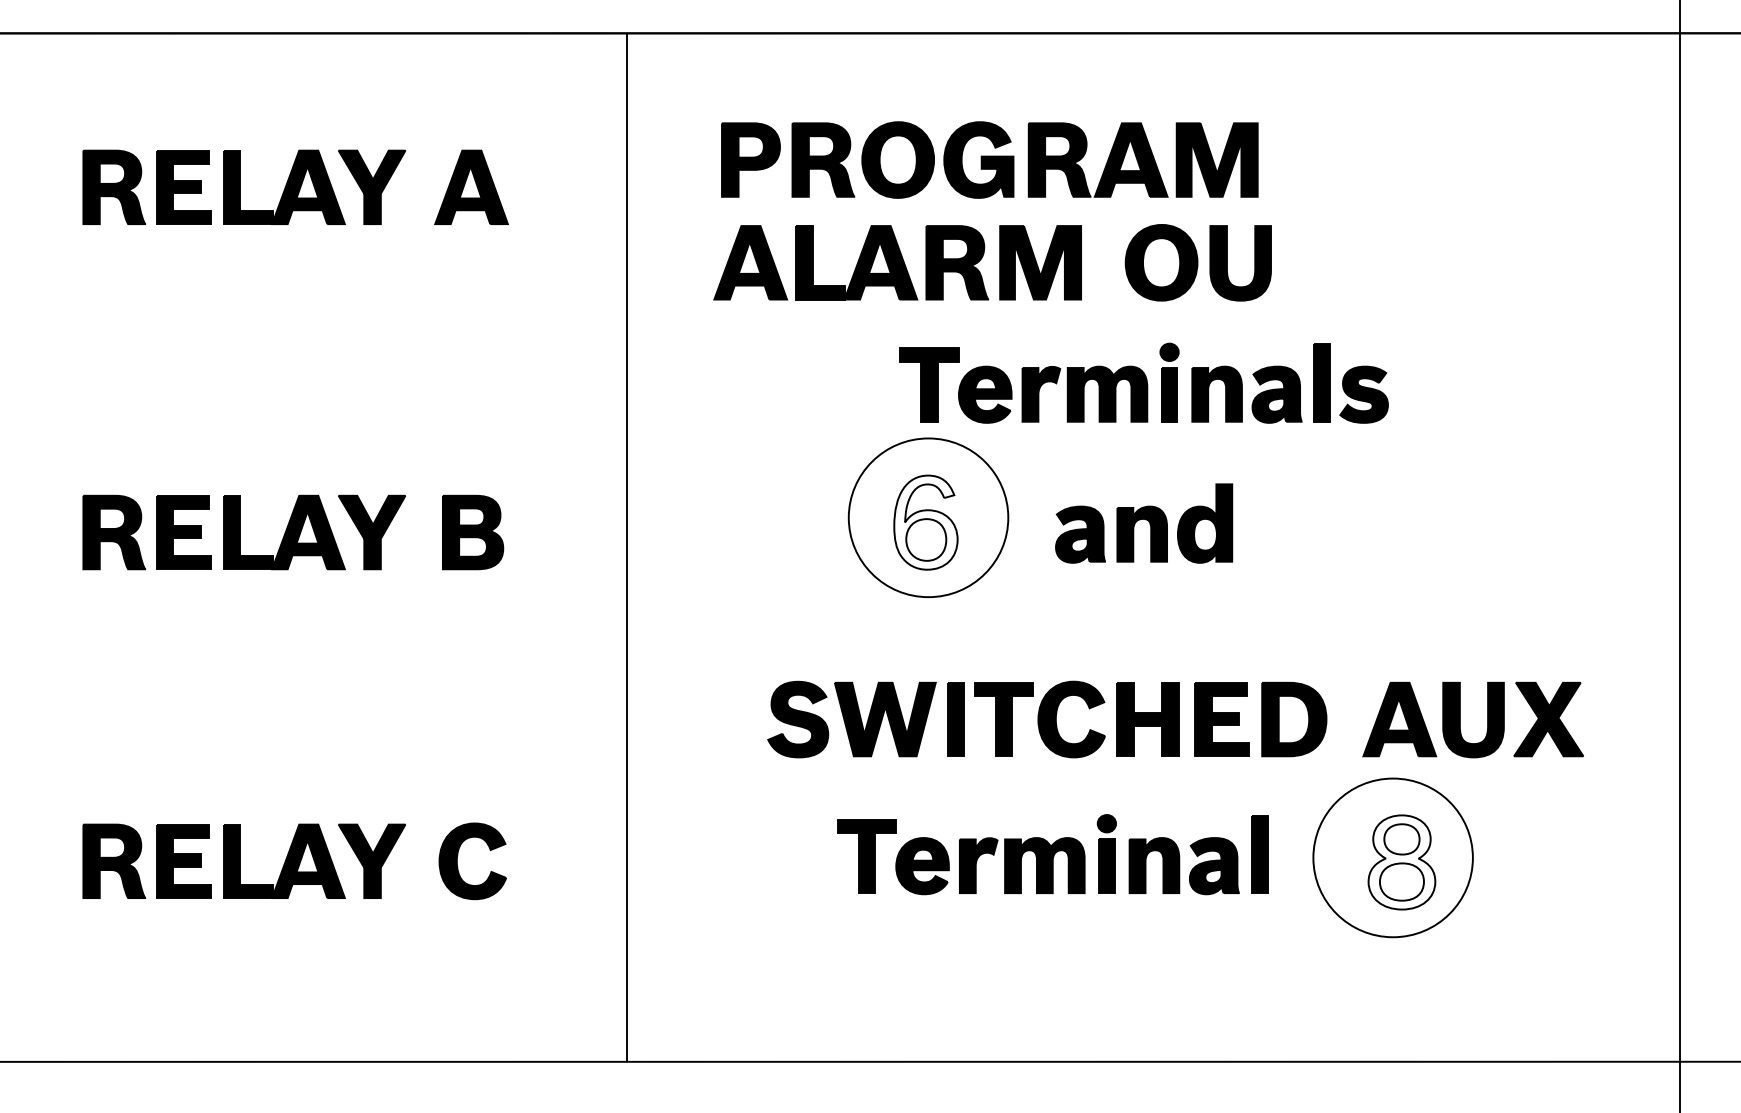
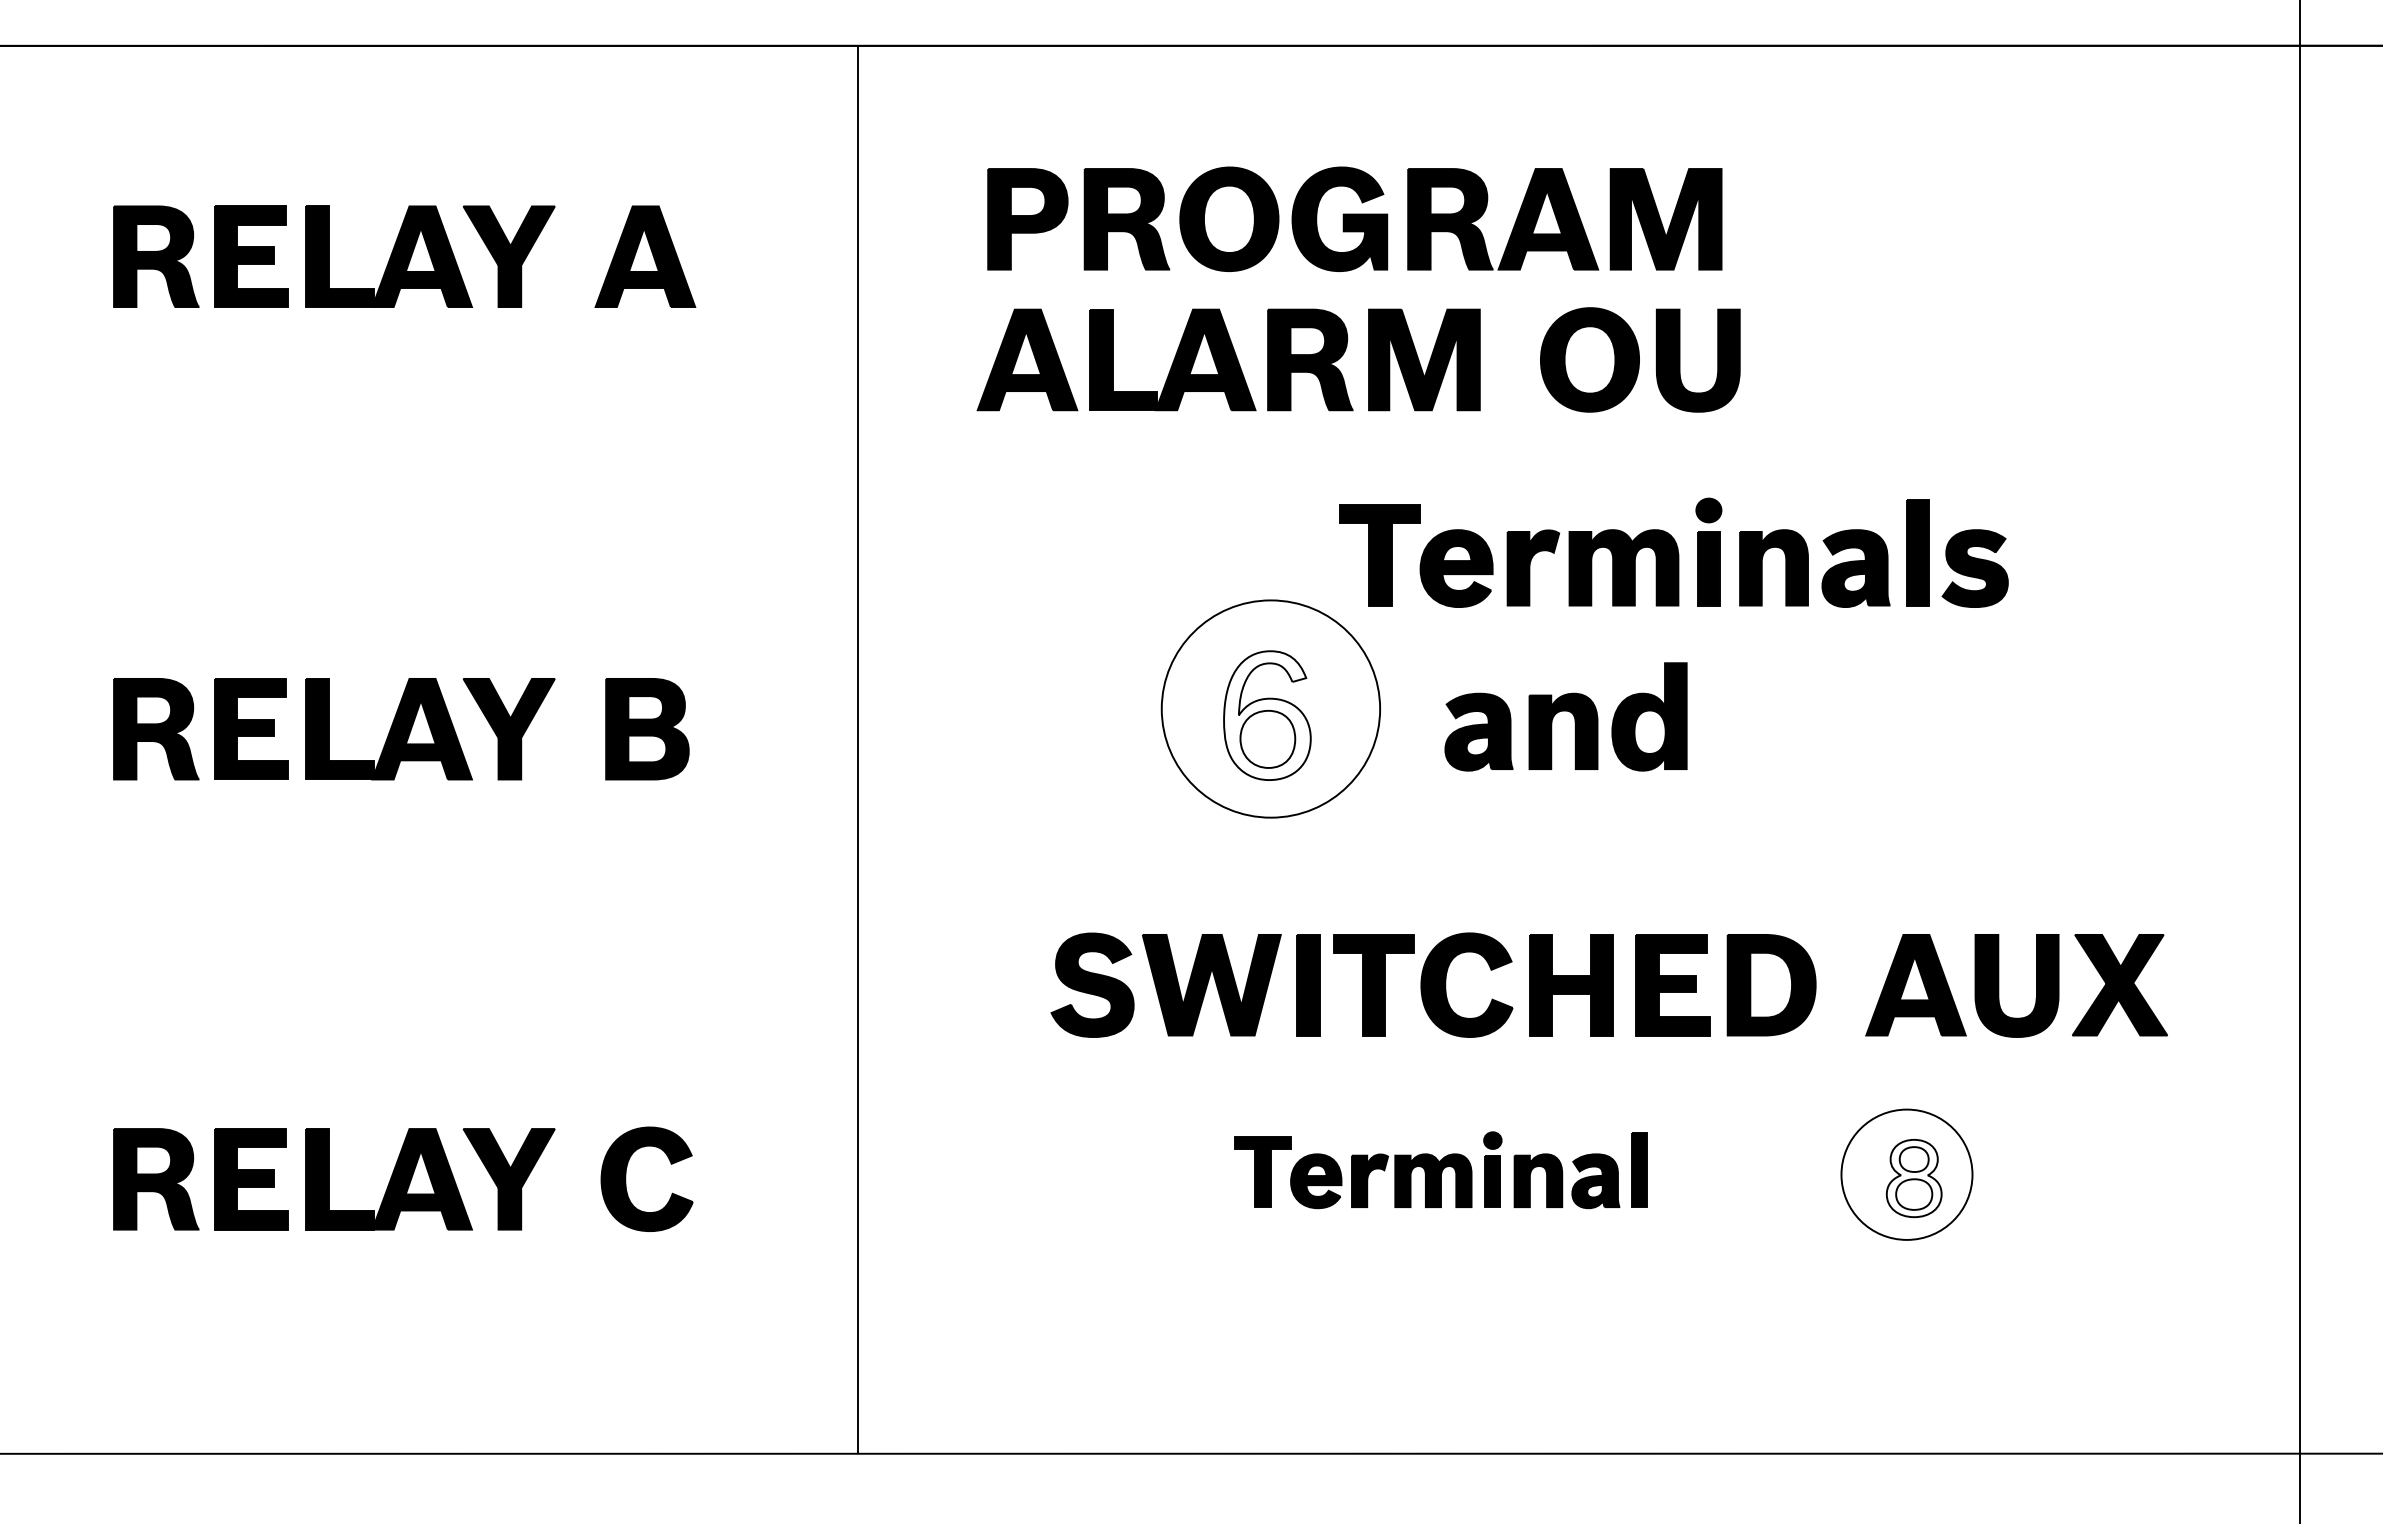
part: (1143, 383) -> (1673, 552), moved
part: (1052, 854) -> (1440, 1170), size x0.7
part: (1392, 857) -> (1906, 1174), size x0.6

